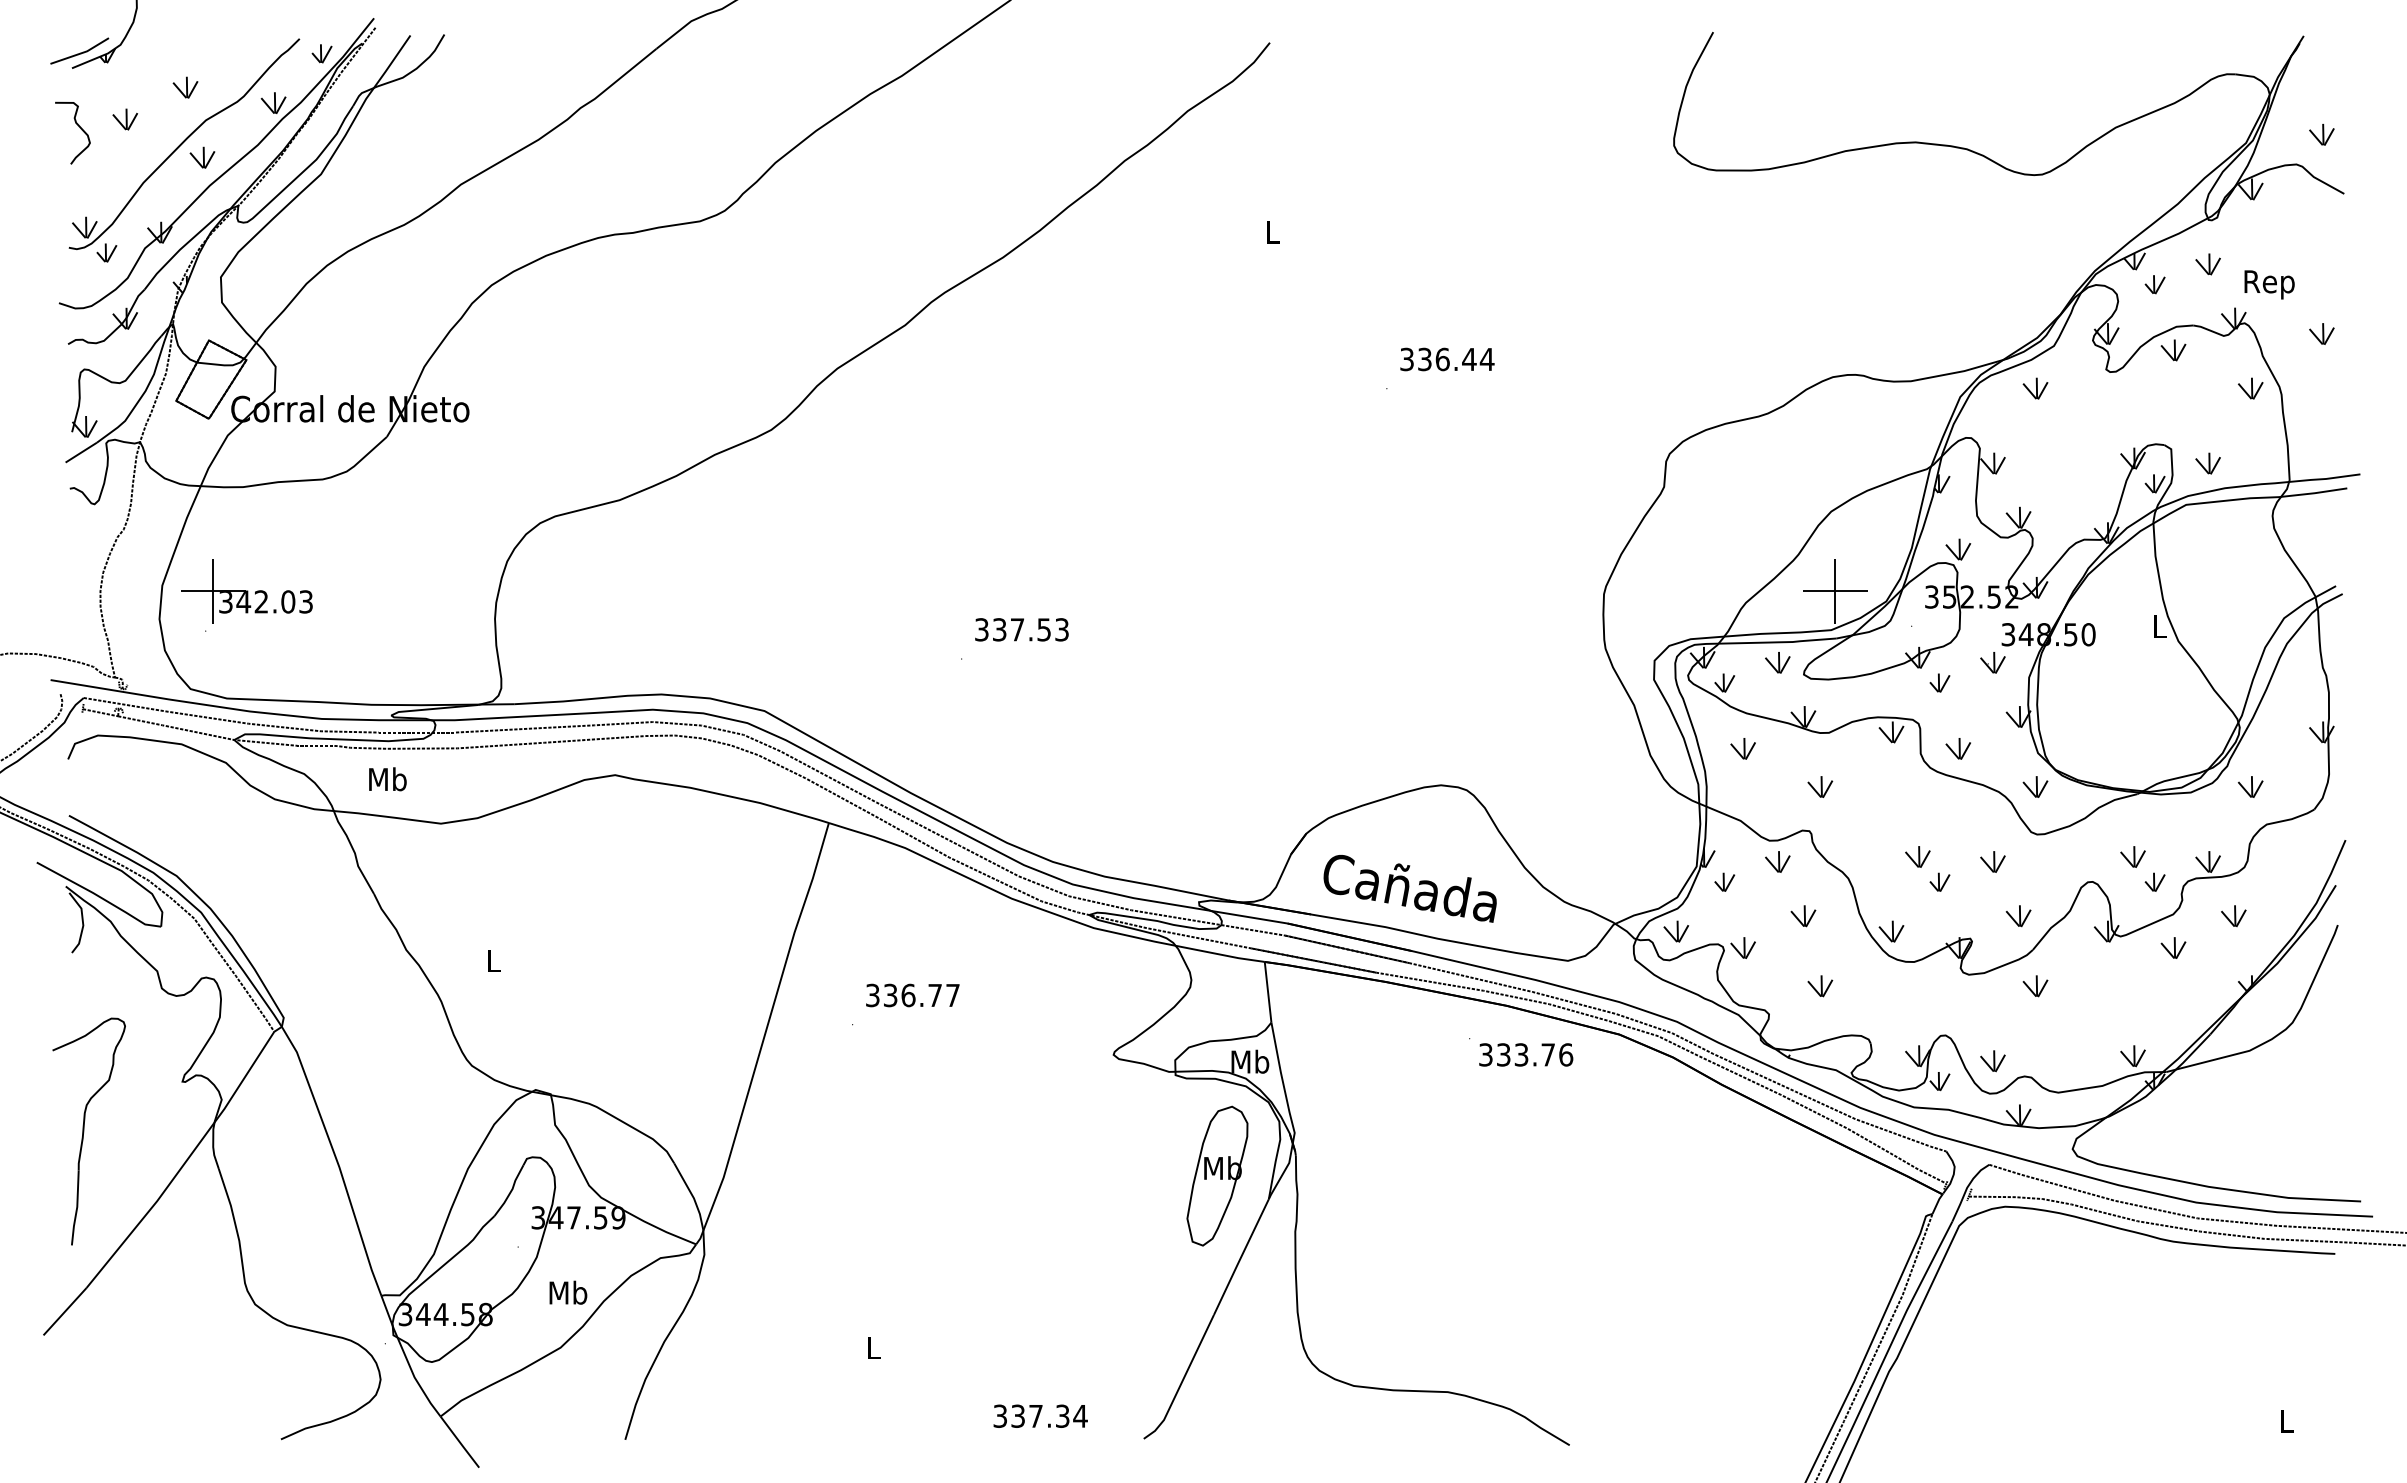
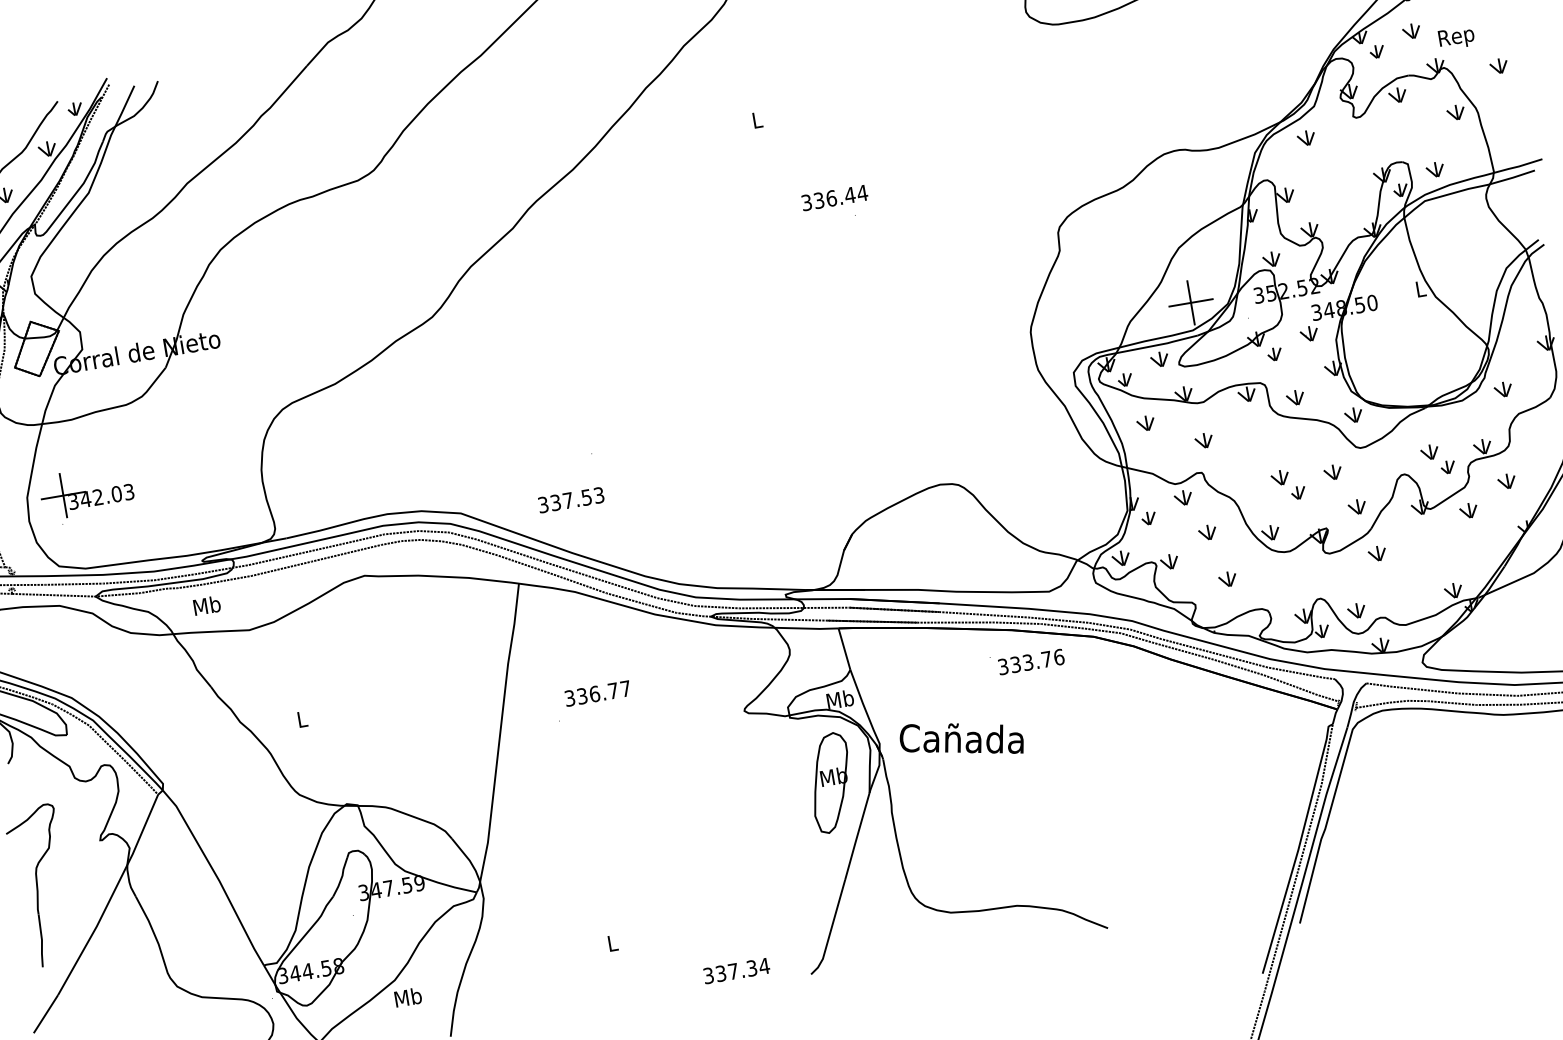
text: (1447, 359) -> (834, 197), moved
text: (1021, 629) -> (570, 499), moved
text: (1409, 888) -> (961, 739), moved
text: (568, 1292) -> (408, 997), moved

